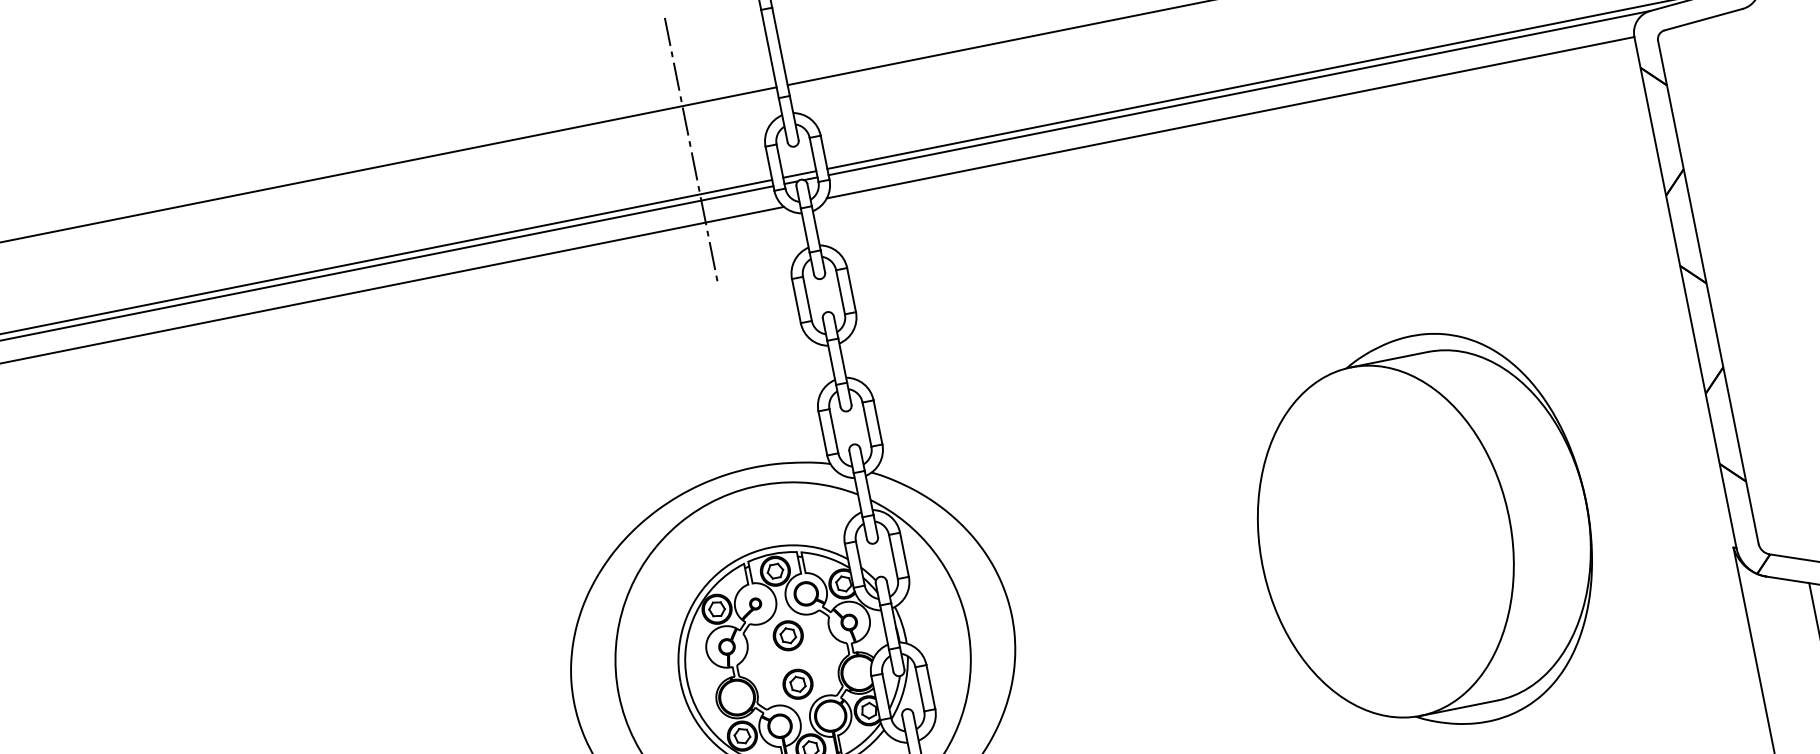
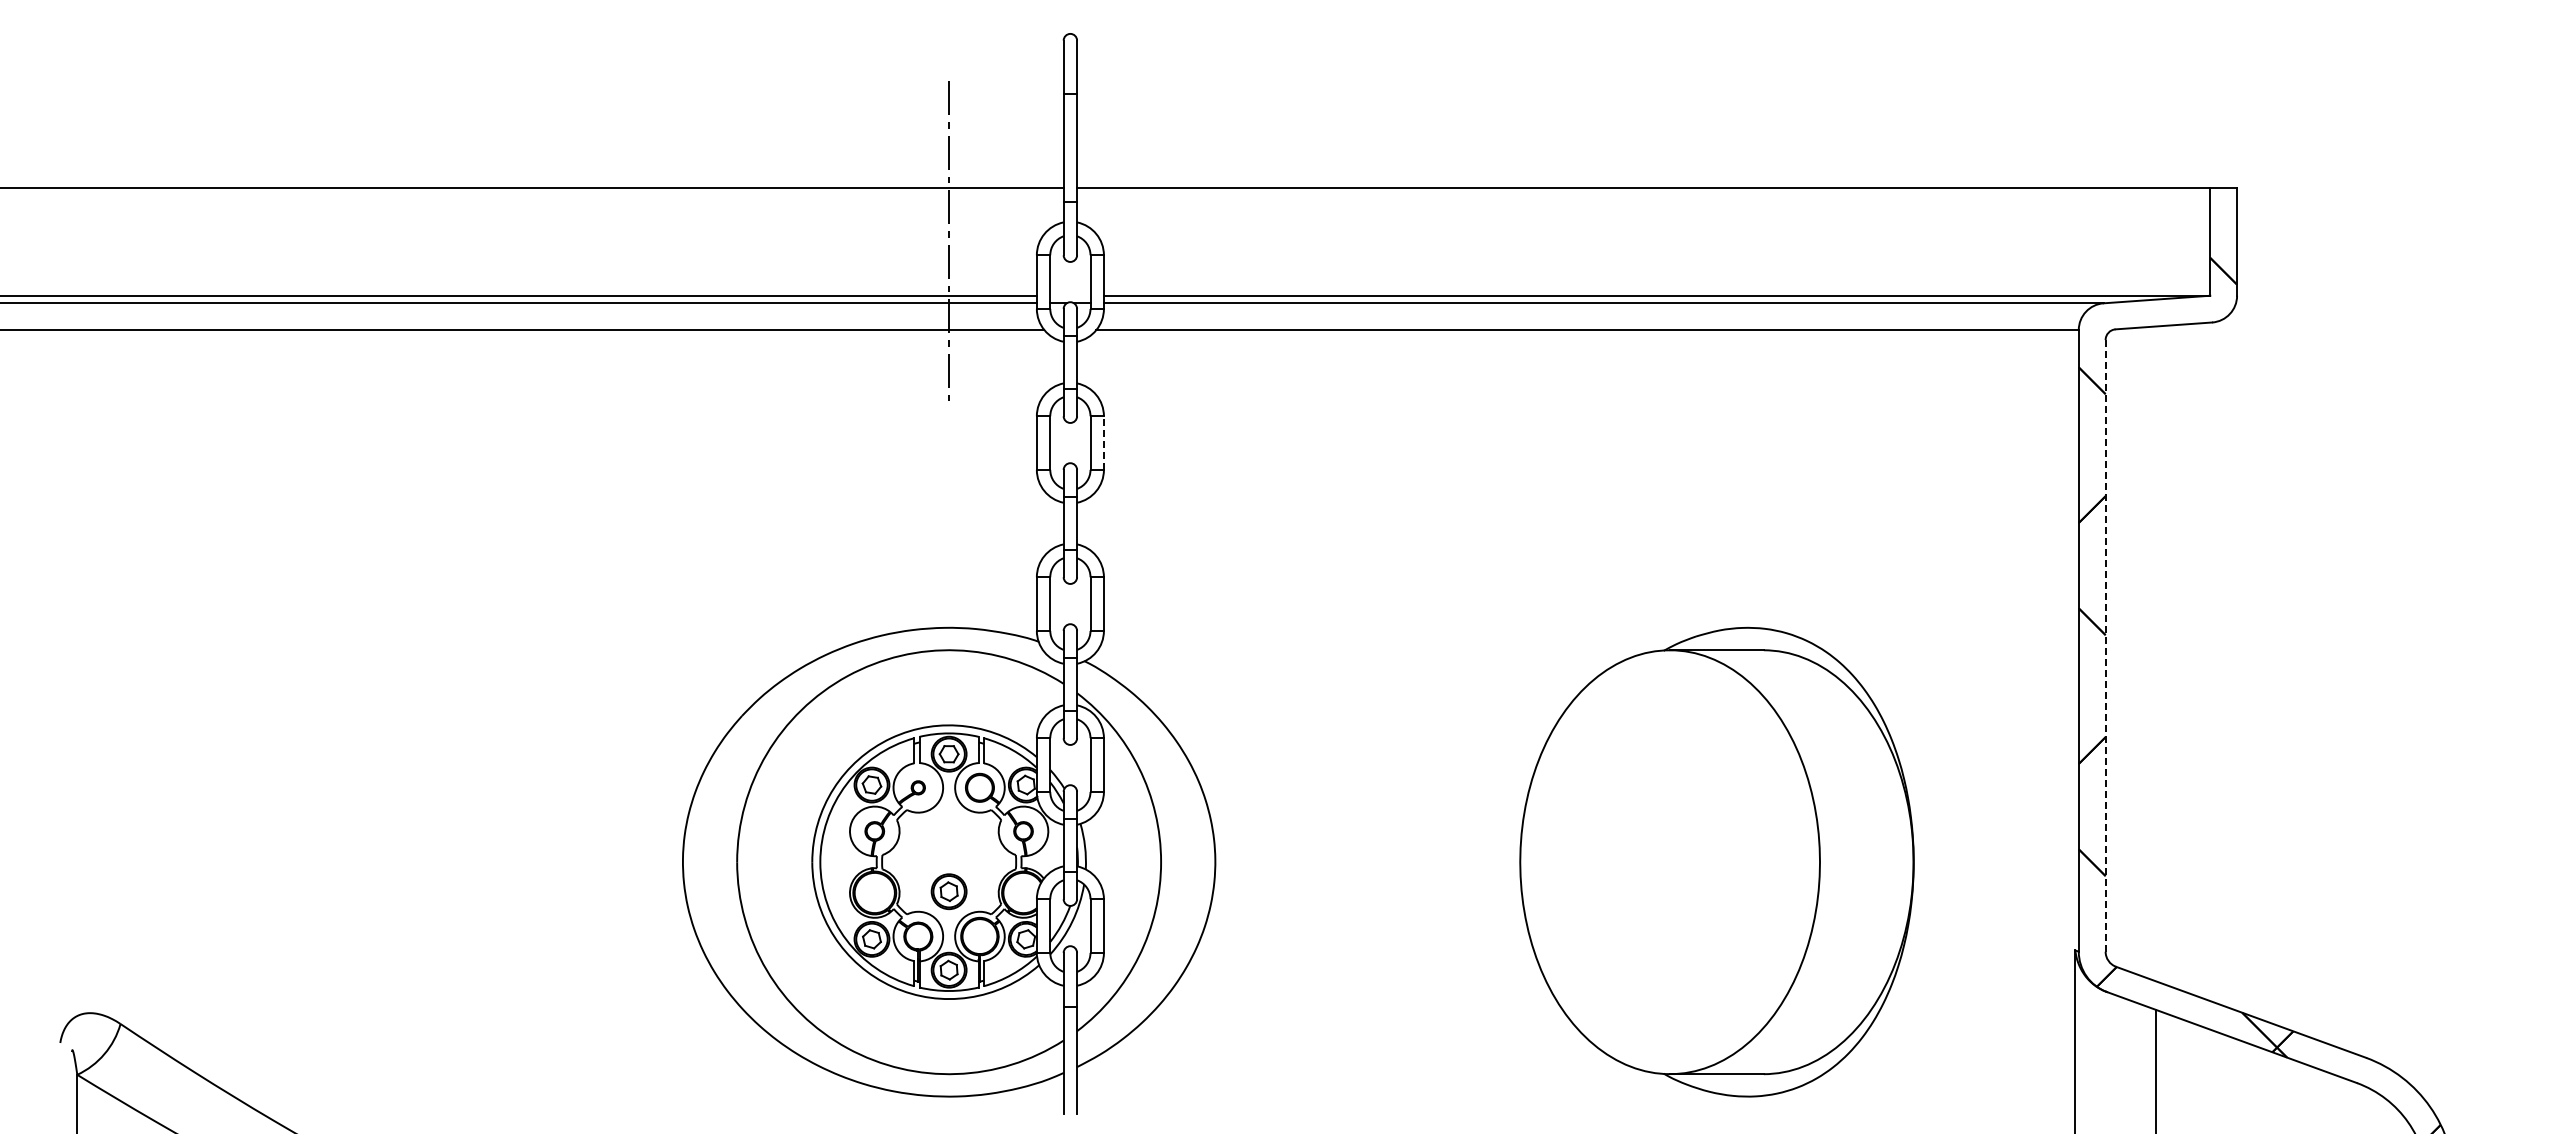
line: (799, 174) -> (1070, 295), removed
line: (851, 290) -> (1103, 443), solid -> dashed
line: (1708, 291) -> (2105, 645), solid -> dashed
part: (787, 635) -> (948, 832), removed

